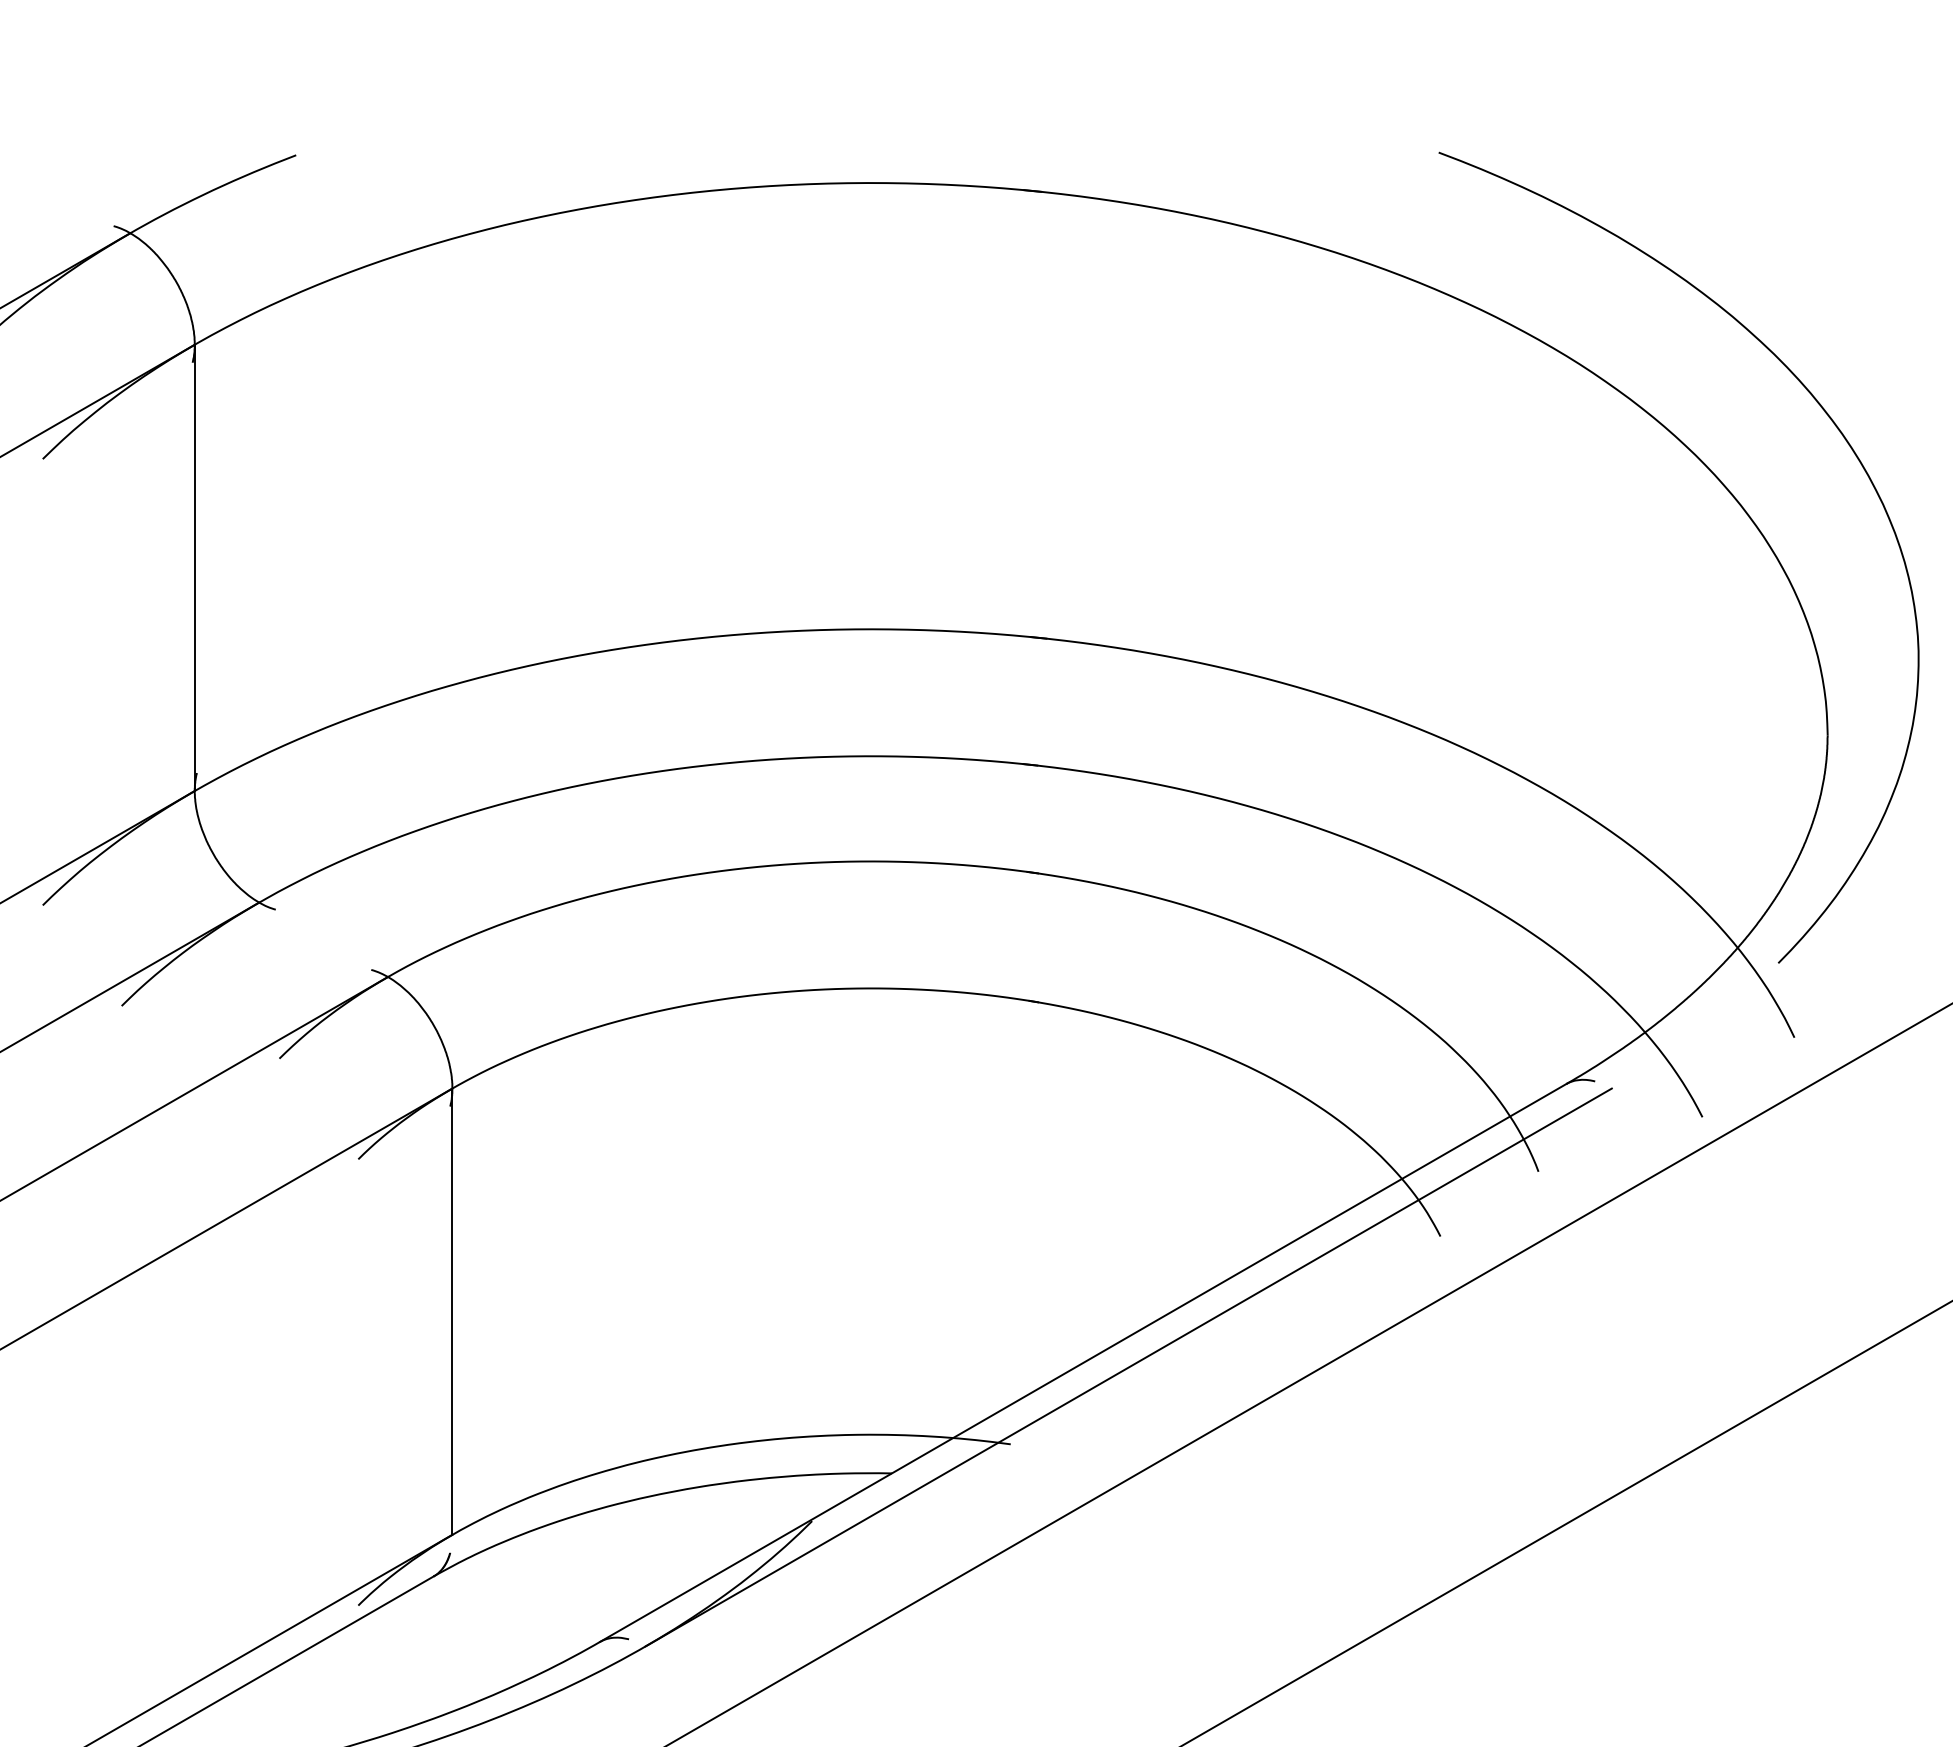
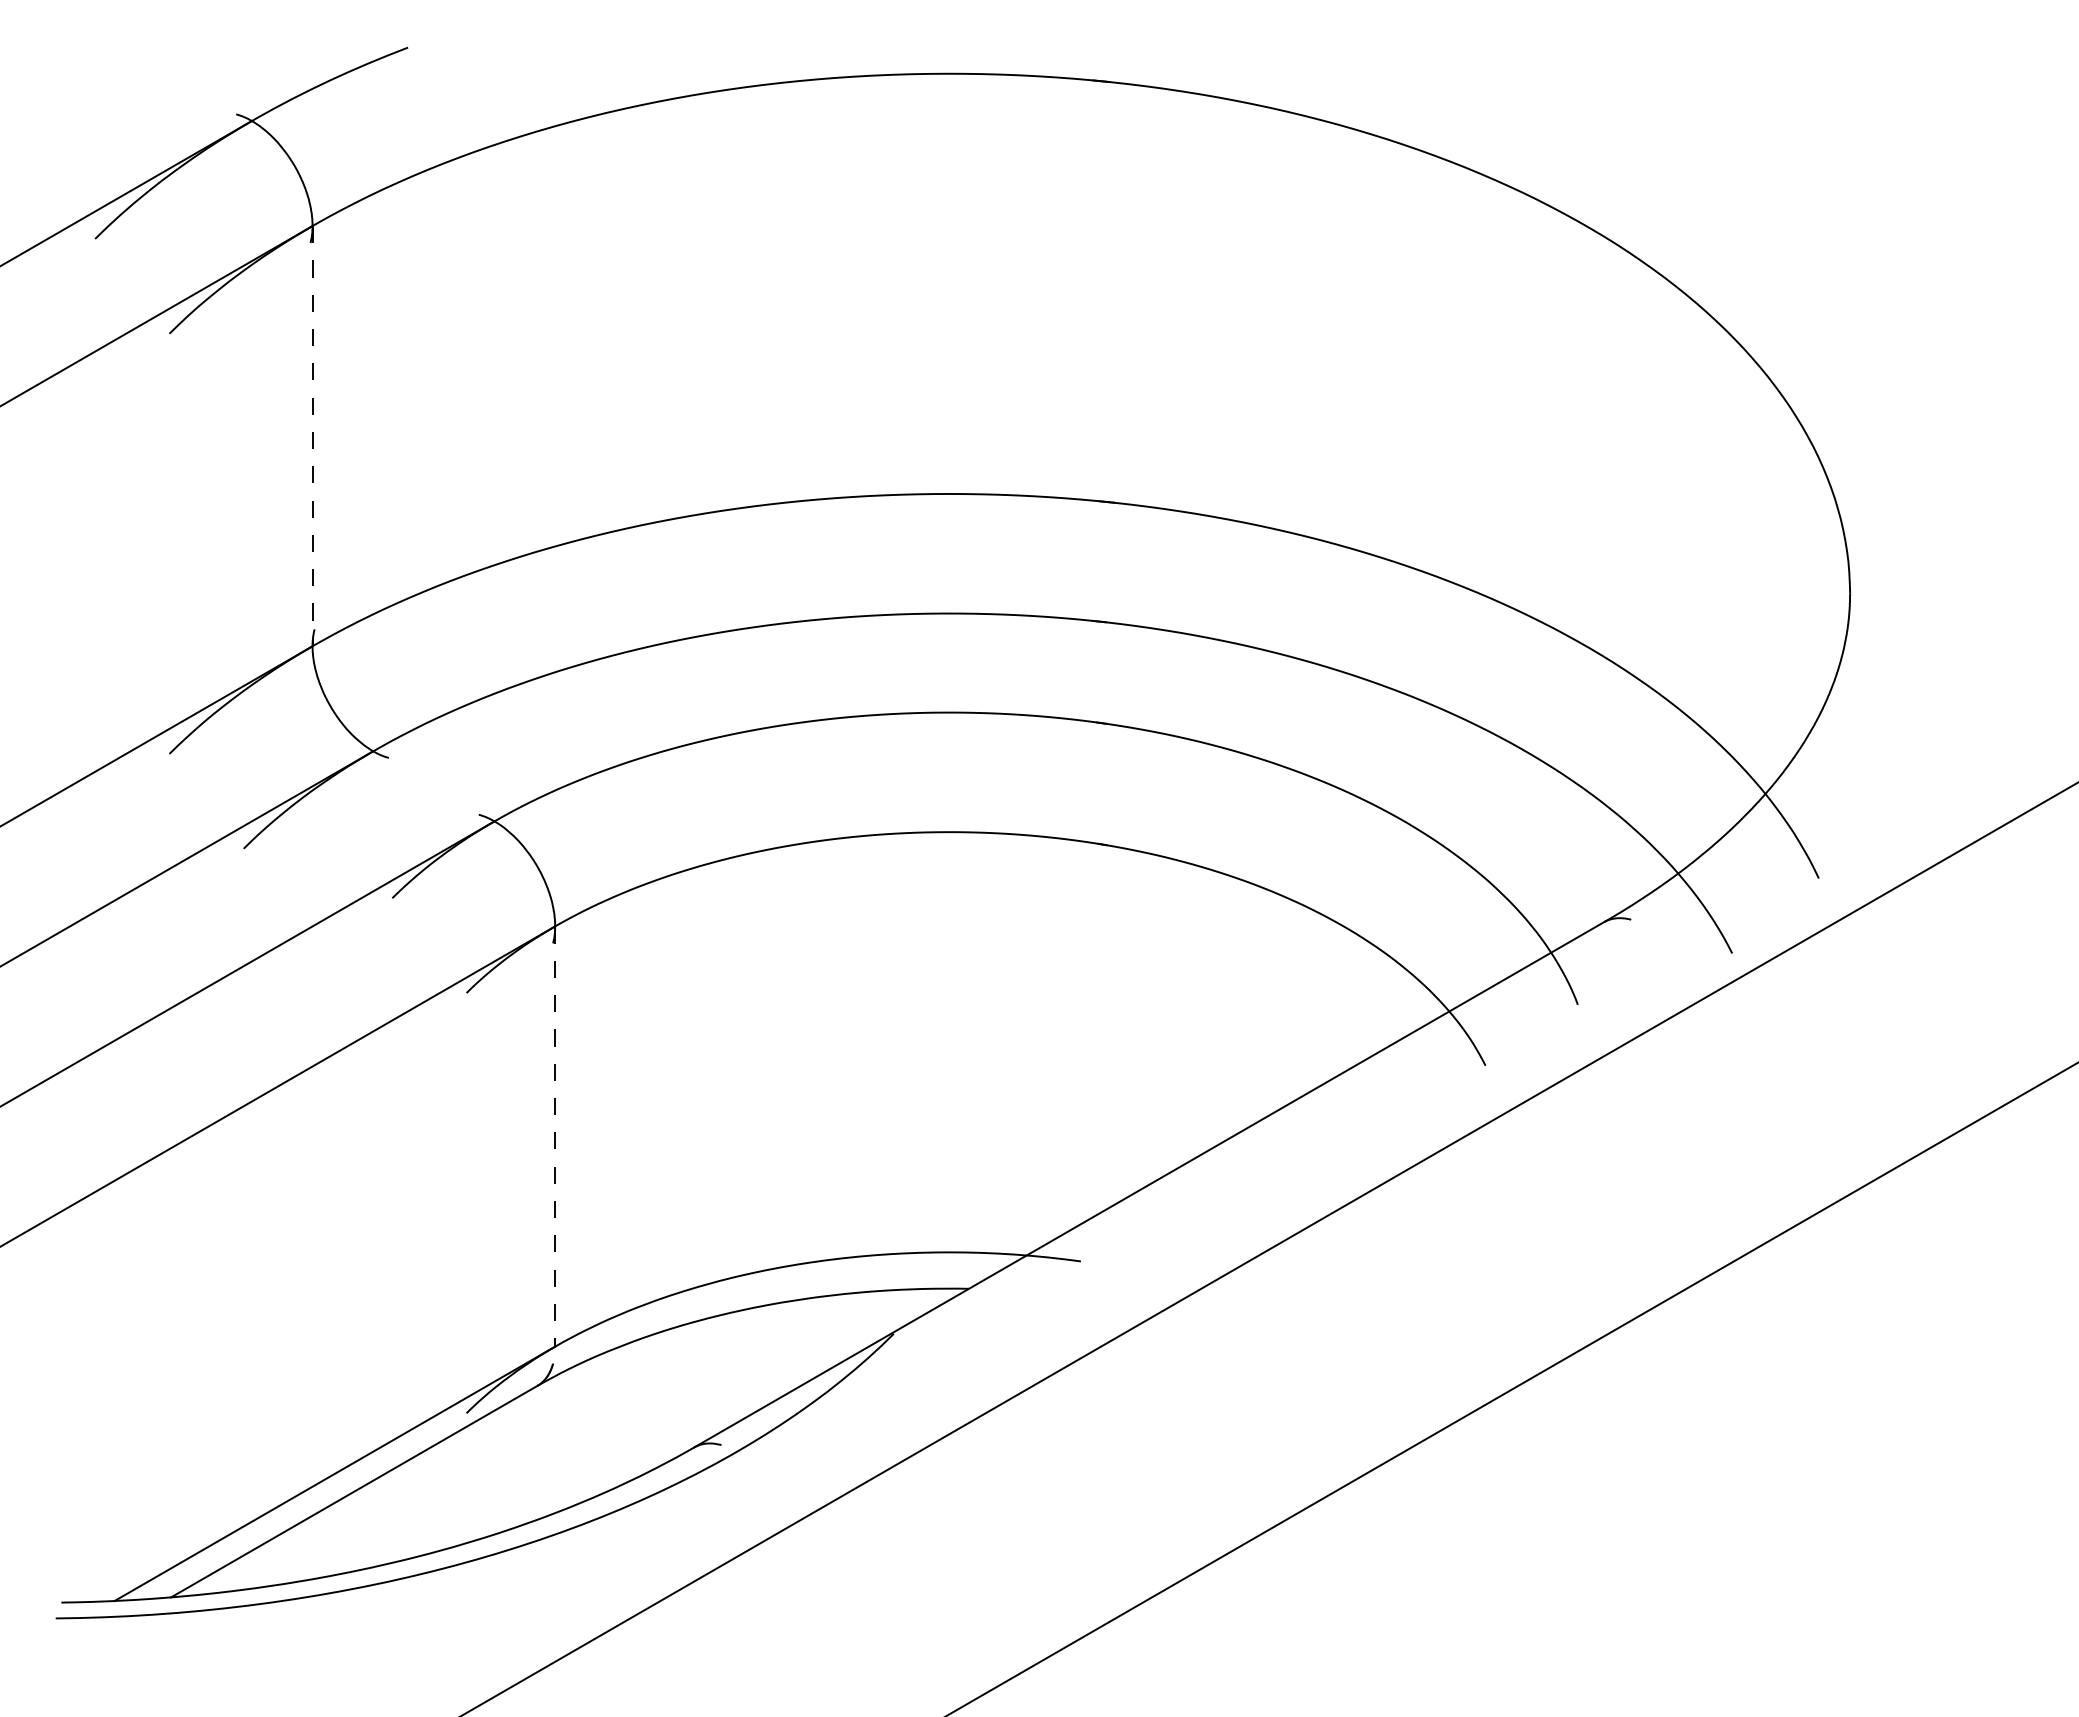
curve: (1853, 453) -> (1874, 328), removed
line: (194, 568) -> (312, 436), solid -> dashed
line: (452, 1312) -> (555, 1137), solid -> dashed
line: (1128, 1366) -> (1191, 1188), removed

